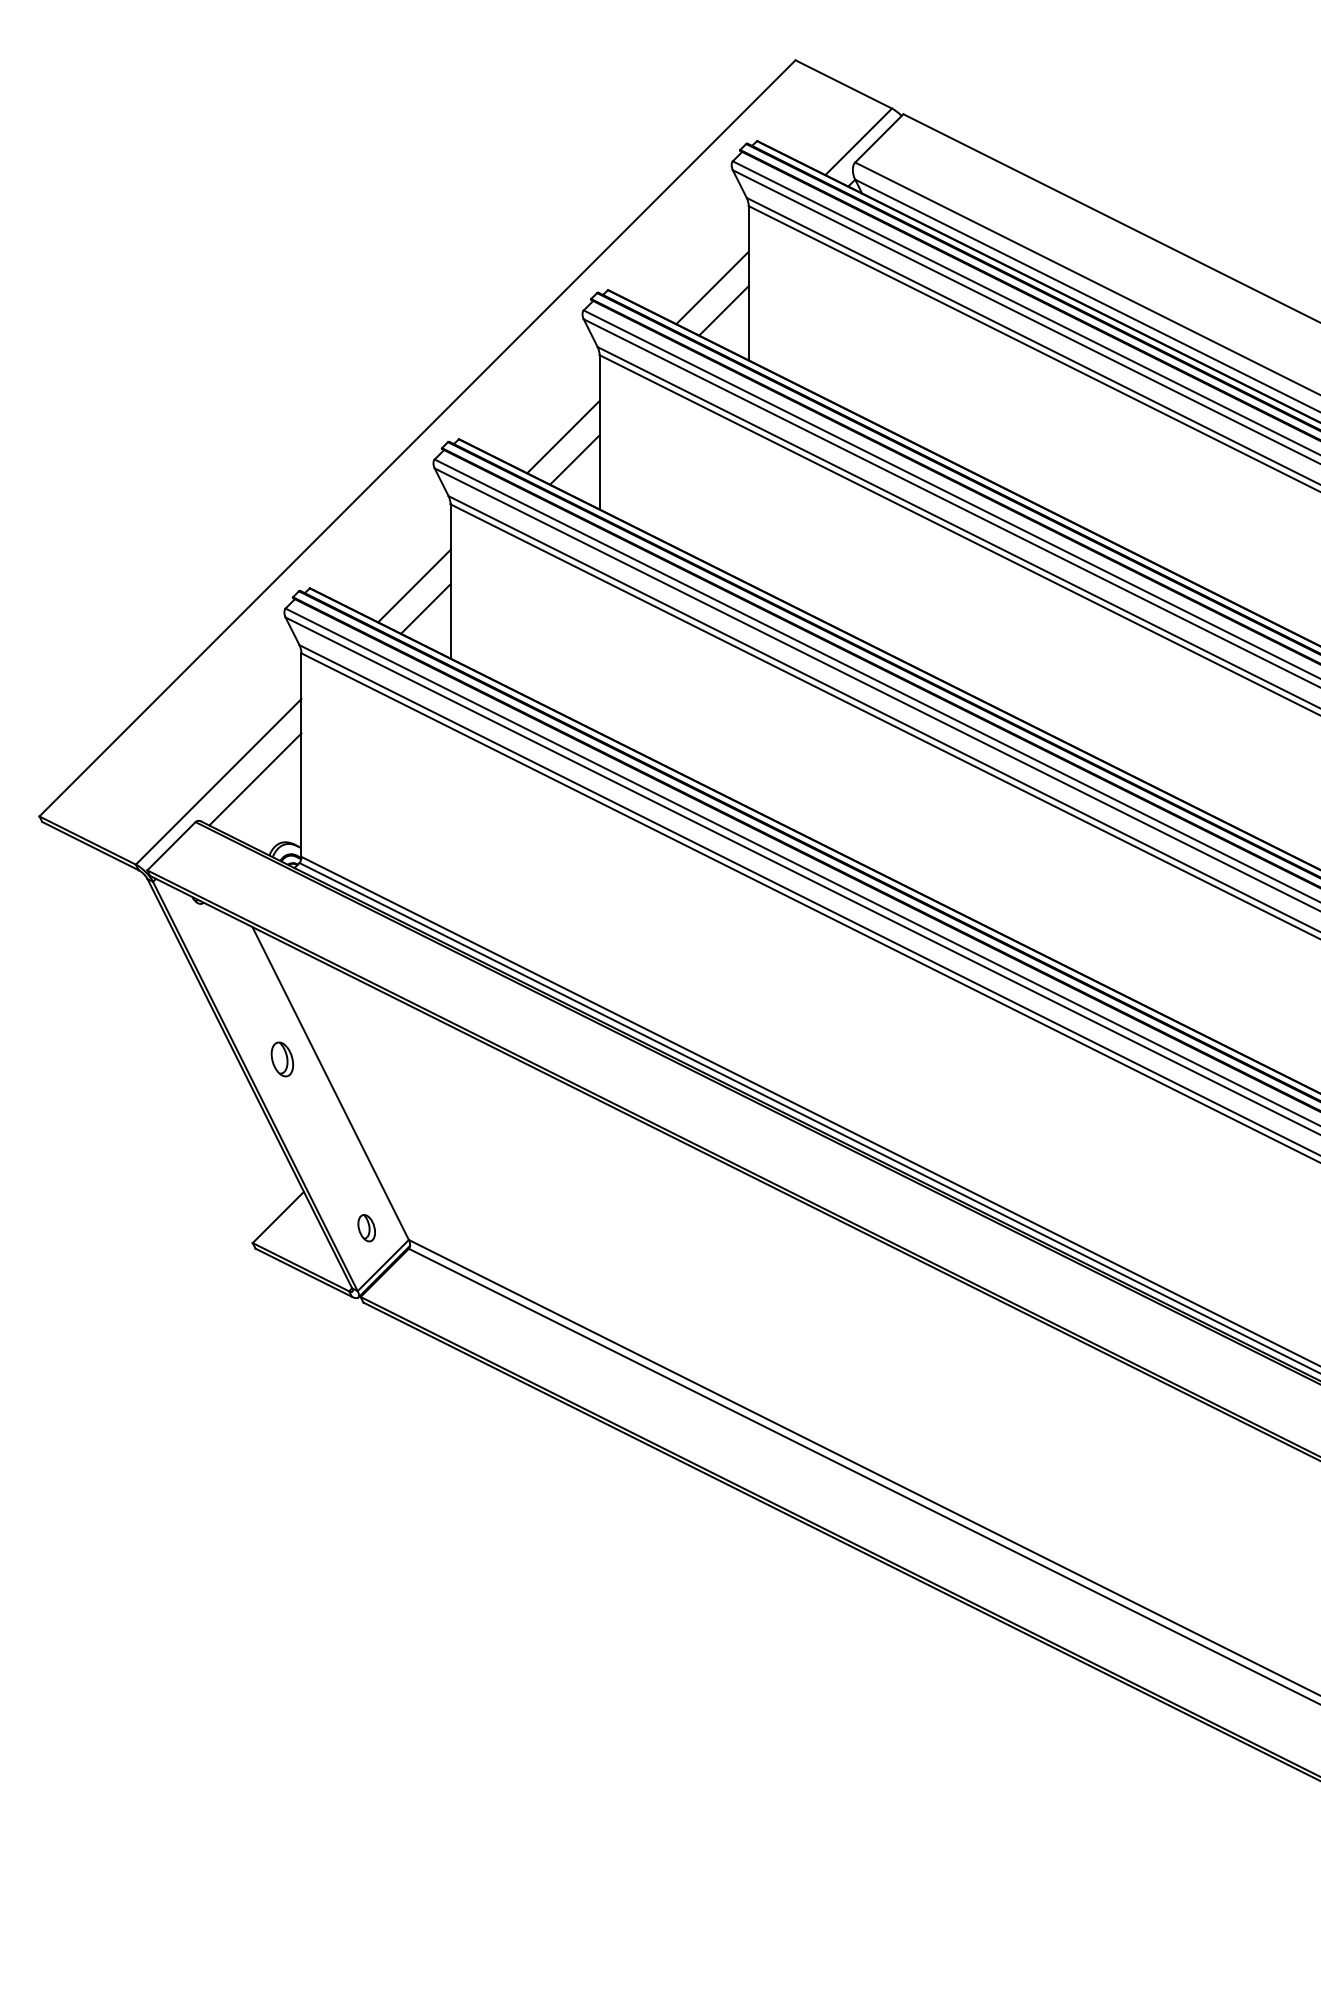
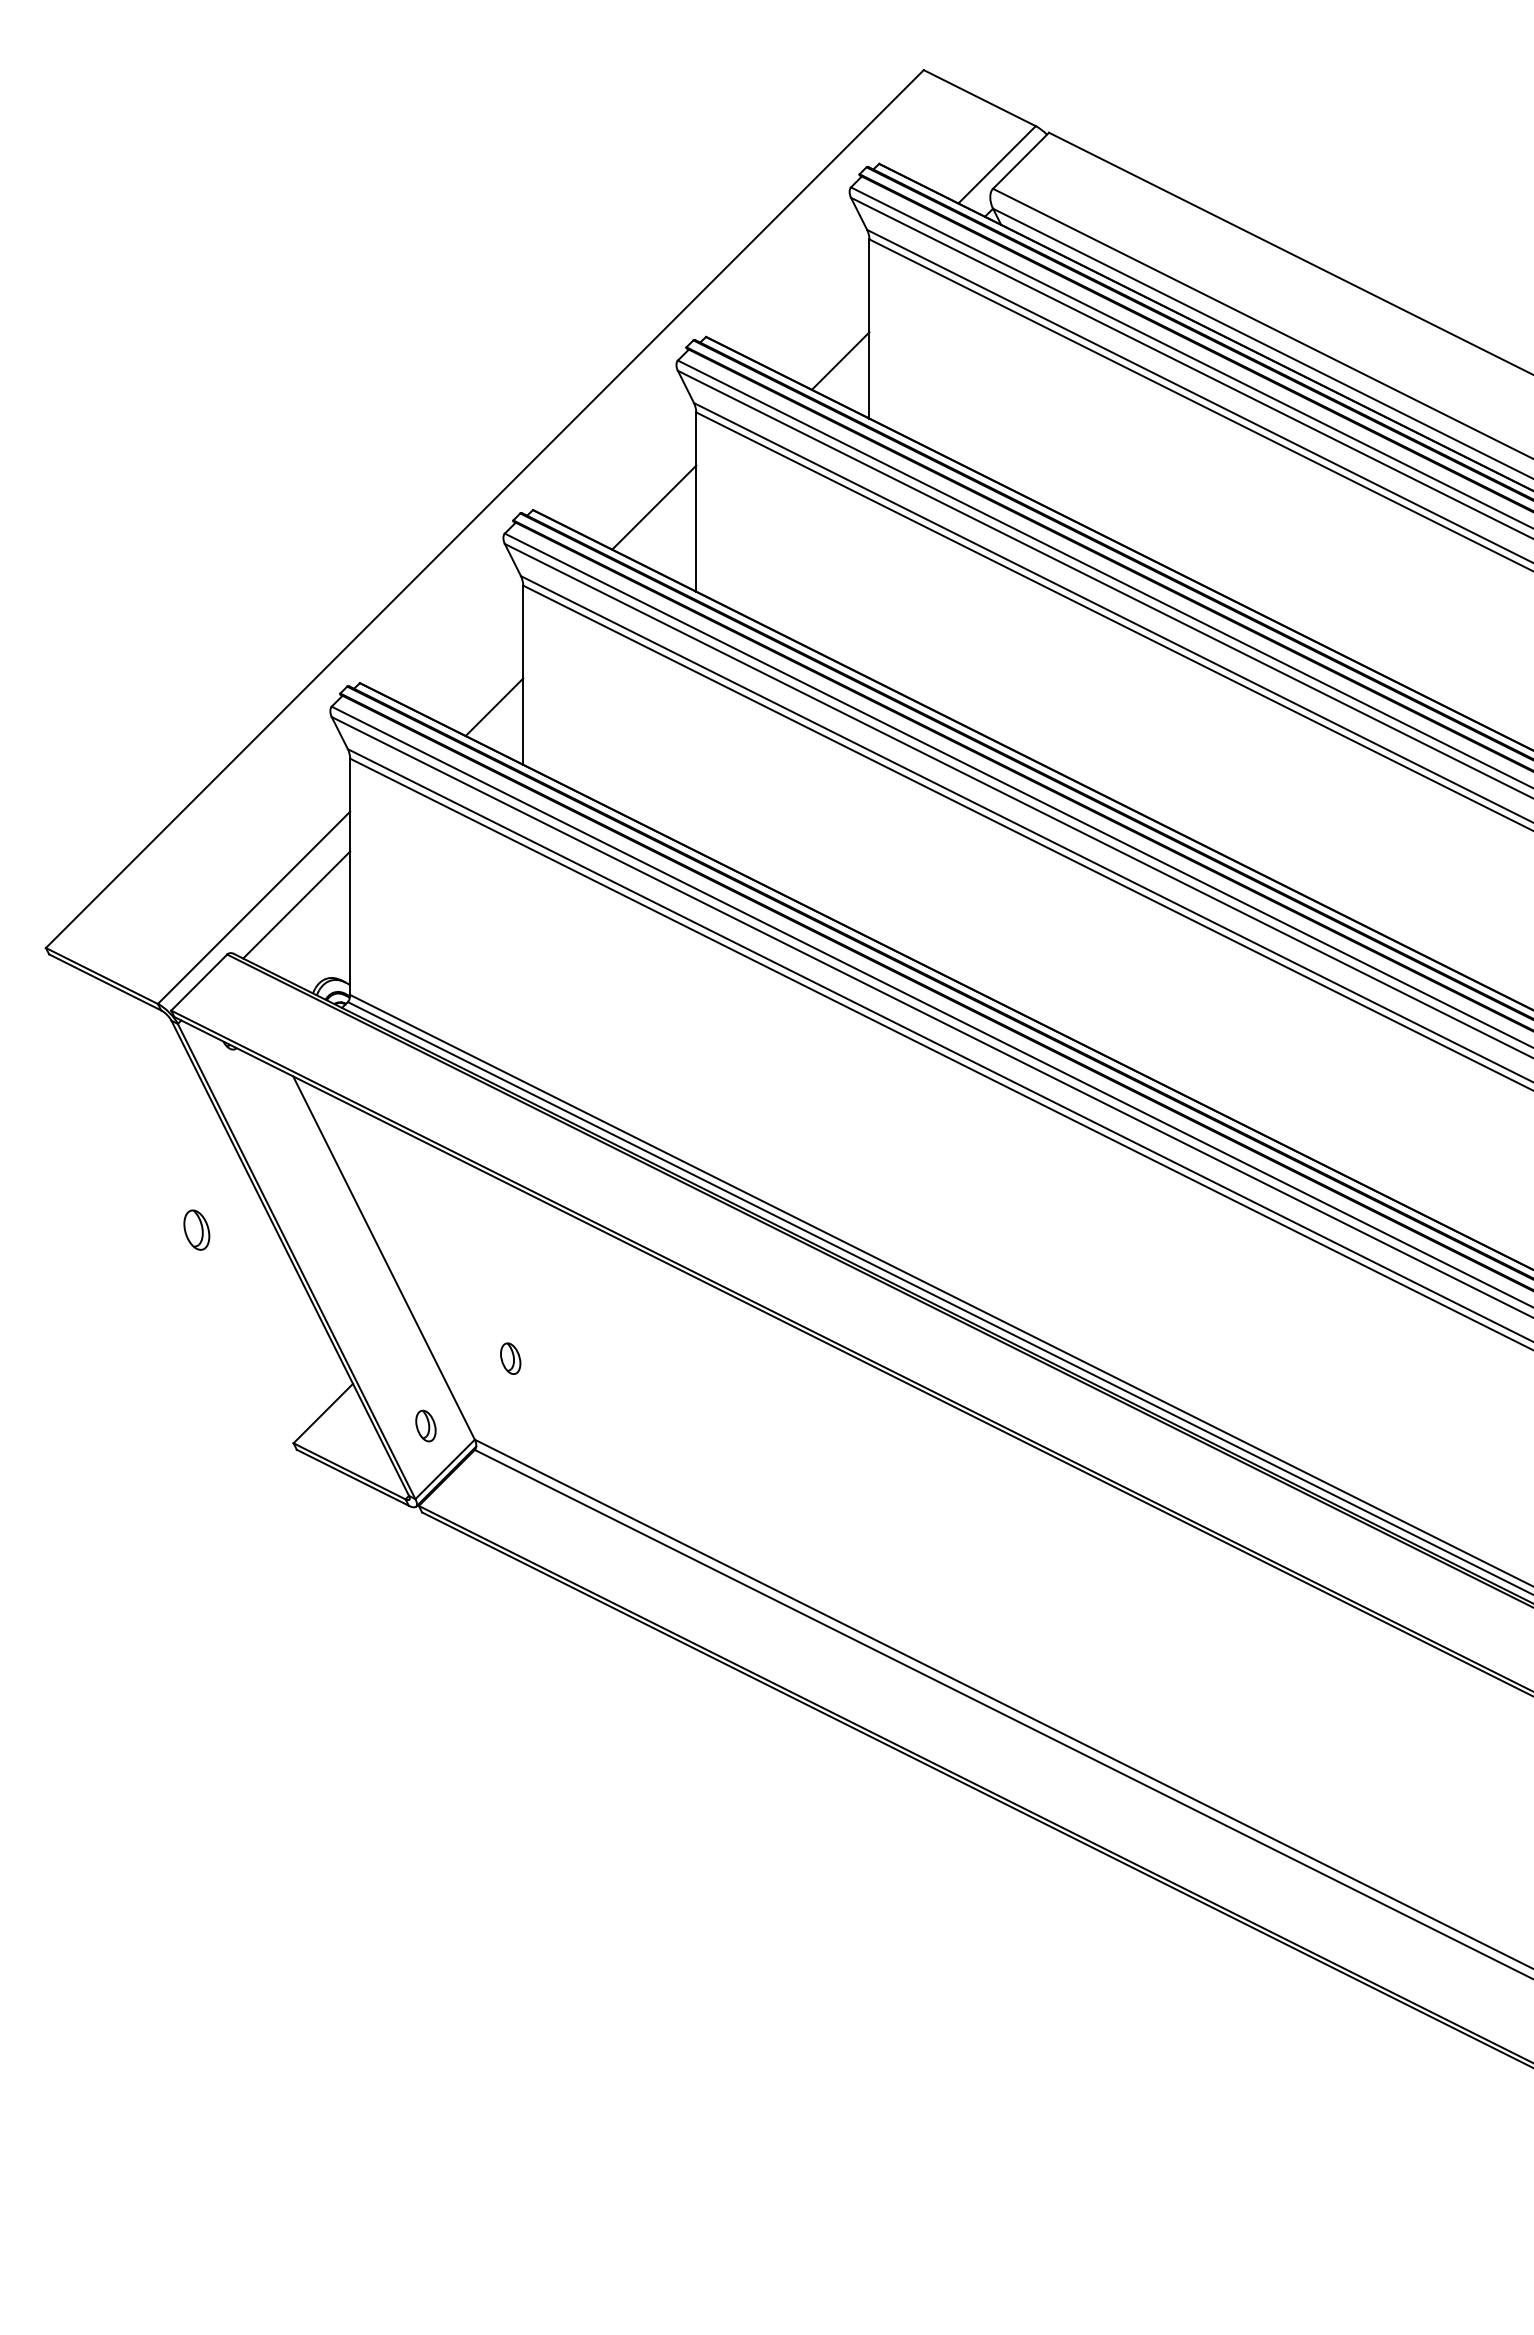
line: (712, 287) -> (827, 333), removed
line: (574, 459) -> (667, 533), removed
line: (414, 586) -> (481, 681), removed
part: (282, 1059) -> (196, 1230), moved
part: (439, 1170) -> (510, 1359), added

